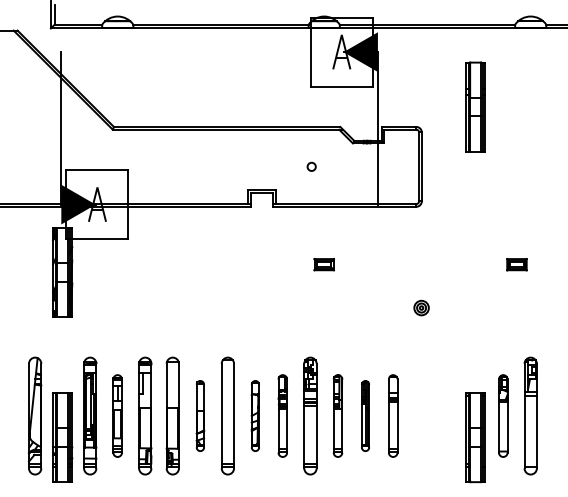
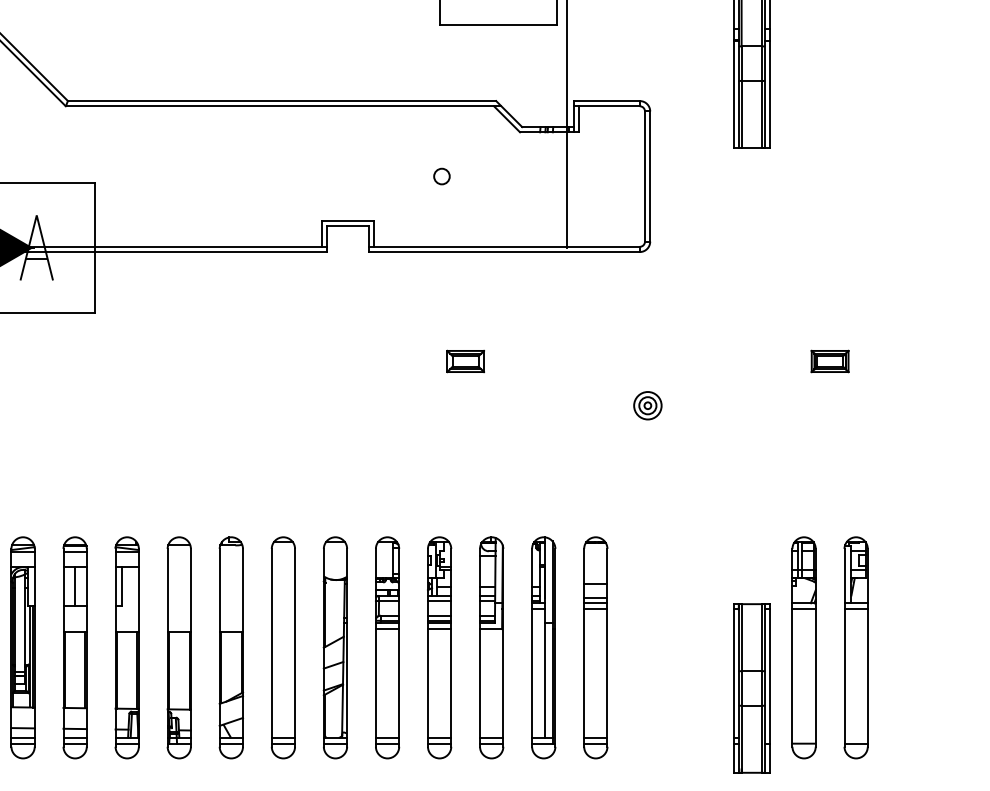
part: (421, 307) -> (647, 404), moved
part: (117, 415) -> (74, 646), size x1.43
part: (200, 415) -> (231, 646), size x1.67
part: (255, 415) -> (335, 646), size x1.67
part: (282, 415) -> (386, 646), size x1.43
part: (337, 415) -> (490, 646), size x1.43
part: (365, 415) -> (543, 646), size x1.67
part: (393, 415) -> (596, 646), size x1.43
part: (503, 415) -> (804, 646), size x1.43

